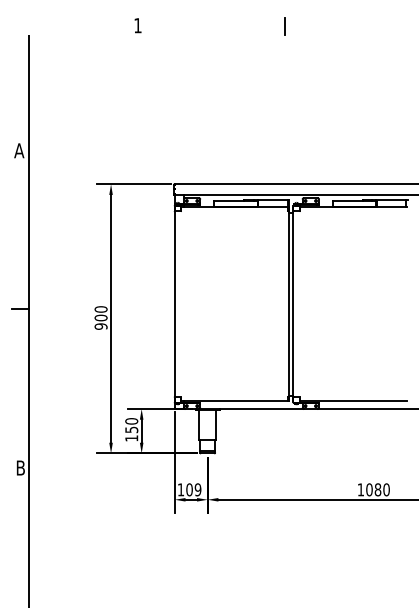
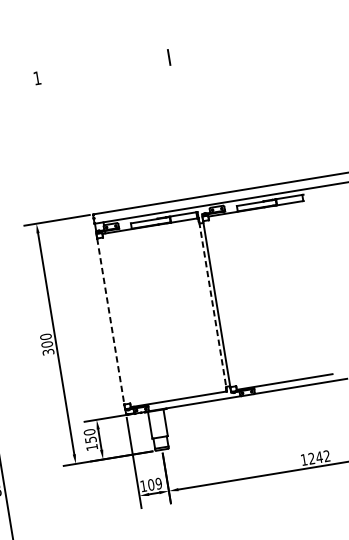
line: (174, 304) -> (110, 321), solid -> dashed
line: (288, 304) -> (212, 305), solid -> dashed
text: (100, 326) -> (47, 352), 900 -> 300
text: (377, 489) -> (318, 457), 1080 -> 1242

